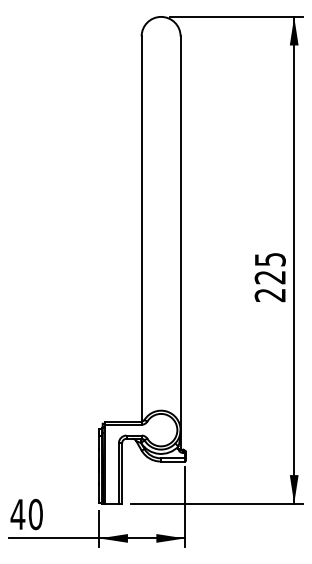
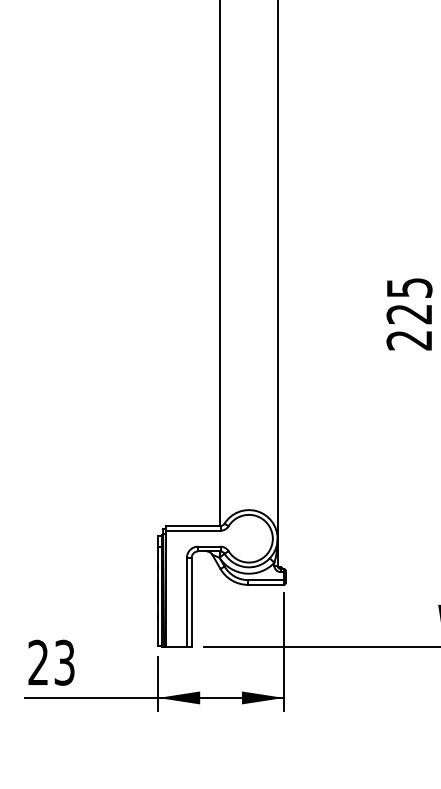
text: (26, 514) -> (50, 662), 40 -> 23

